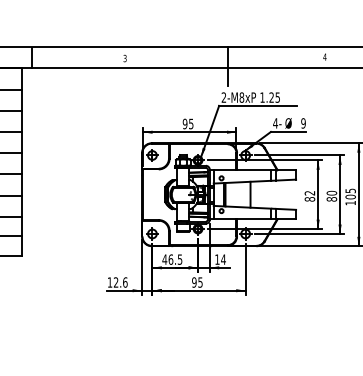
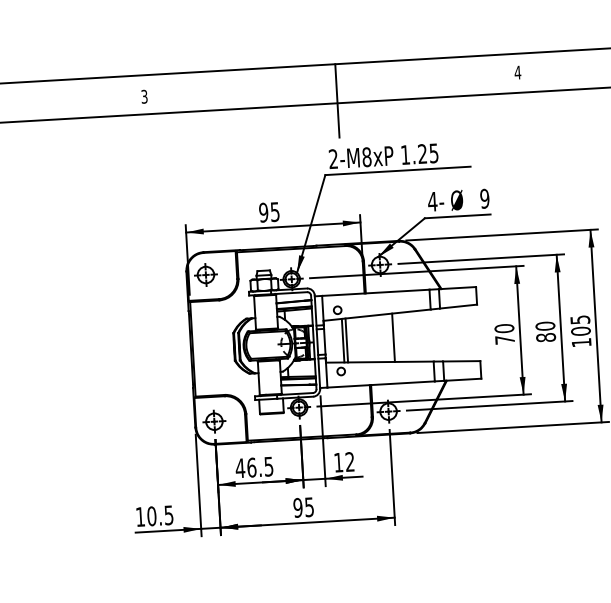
text: (309, 195) -> (503, 332), 82 -> 70
text: (223, 259) -> (350, 461), 14 -> 12
text: (120, 282) -> (159, 515), 12.6 -> 10.5

